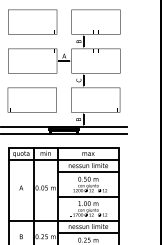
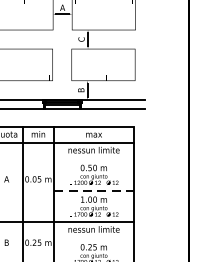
line: (87, 172) -> (92, 159), removed
line: (88, 196) -> (94, 190), solid -> dashed
line: (87, 233) -> (92, 238), removed

